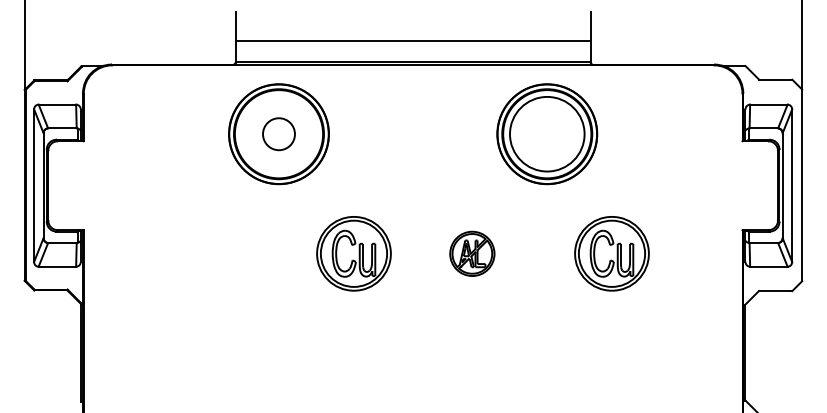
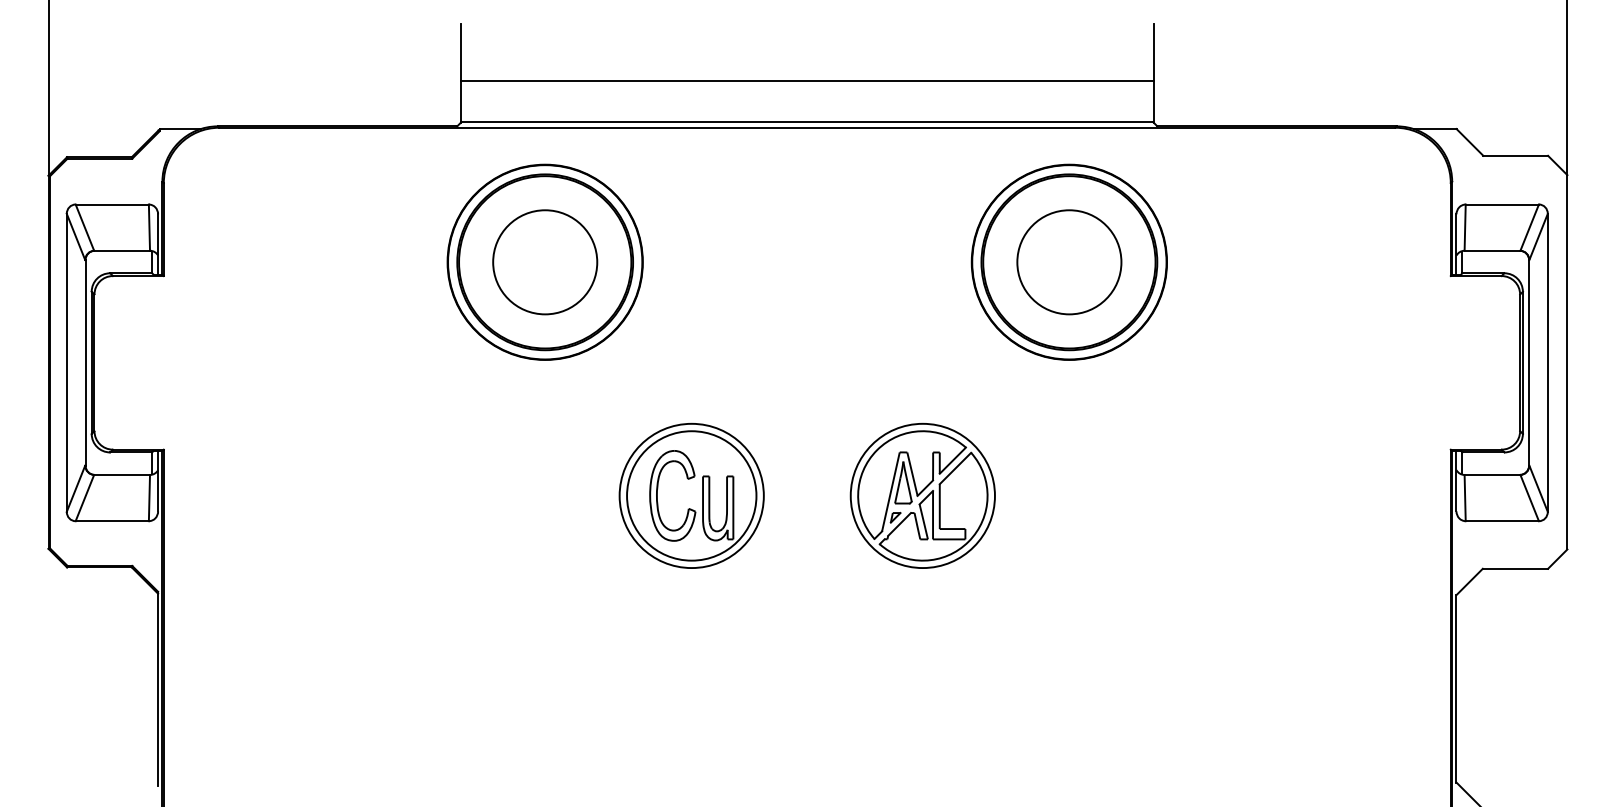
circle: (278, 133) -> (544, 260), size x1.67
circle: (546, 133) -> (1067, 260), size x0.71
part: (472, 253) -> (923, 495), size x1.67
part: (611, 253) -> (1194, 495), removed

